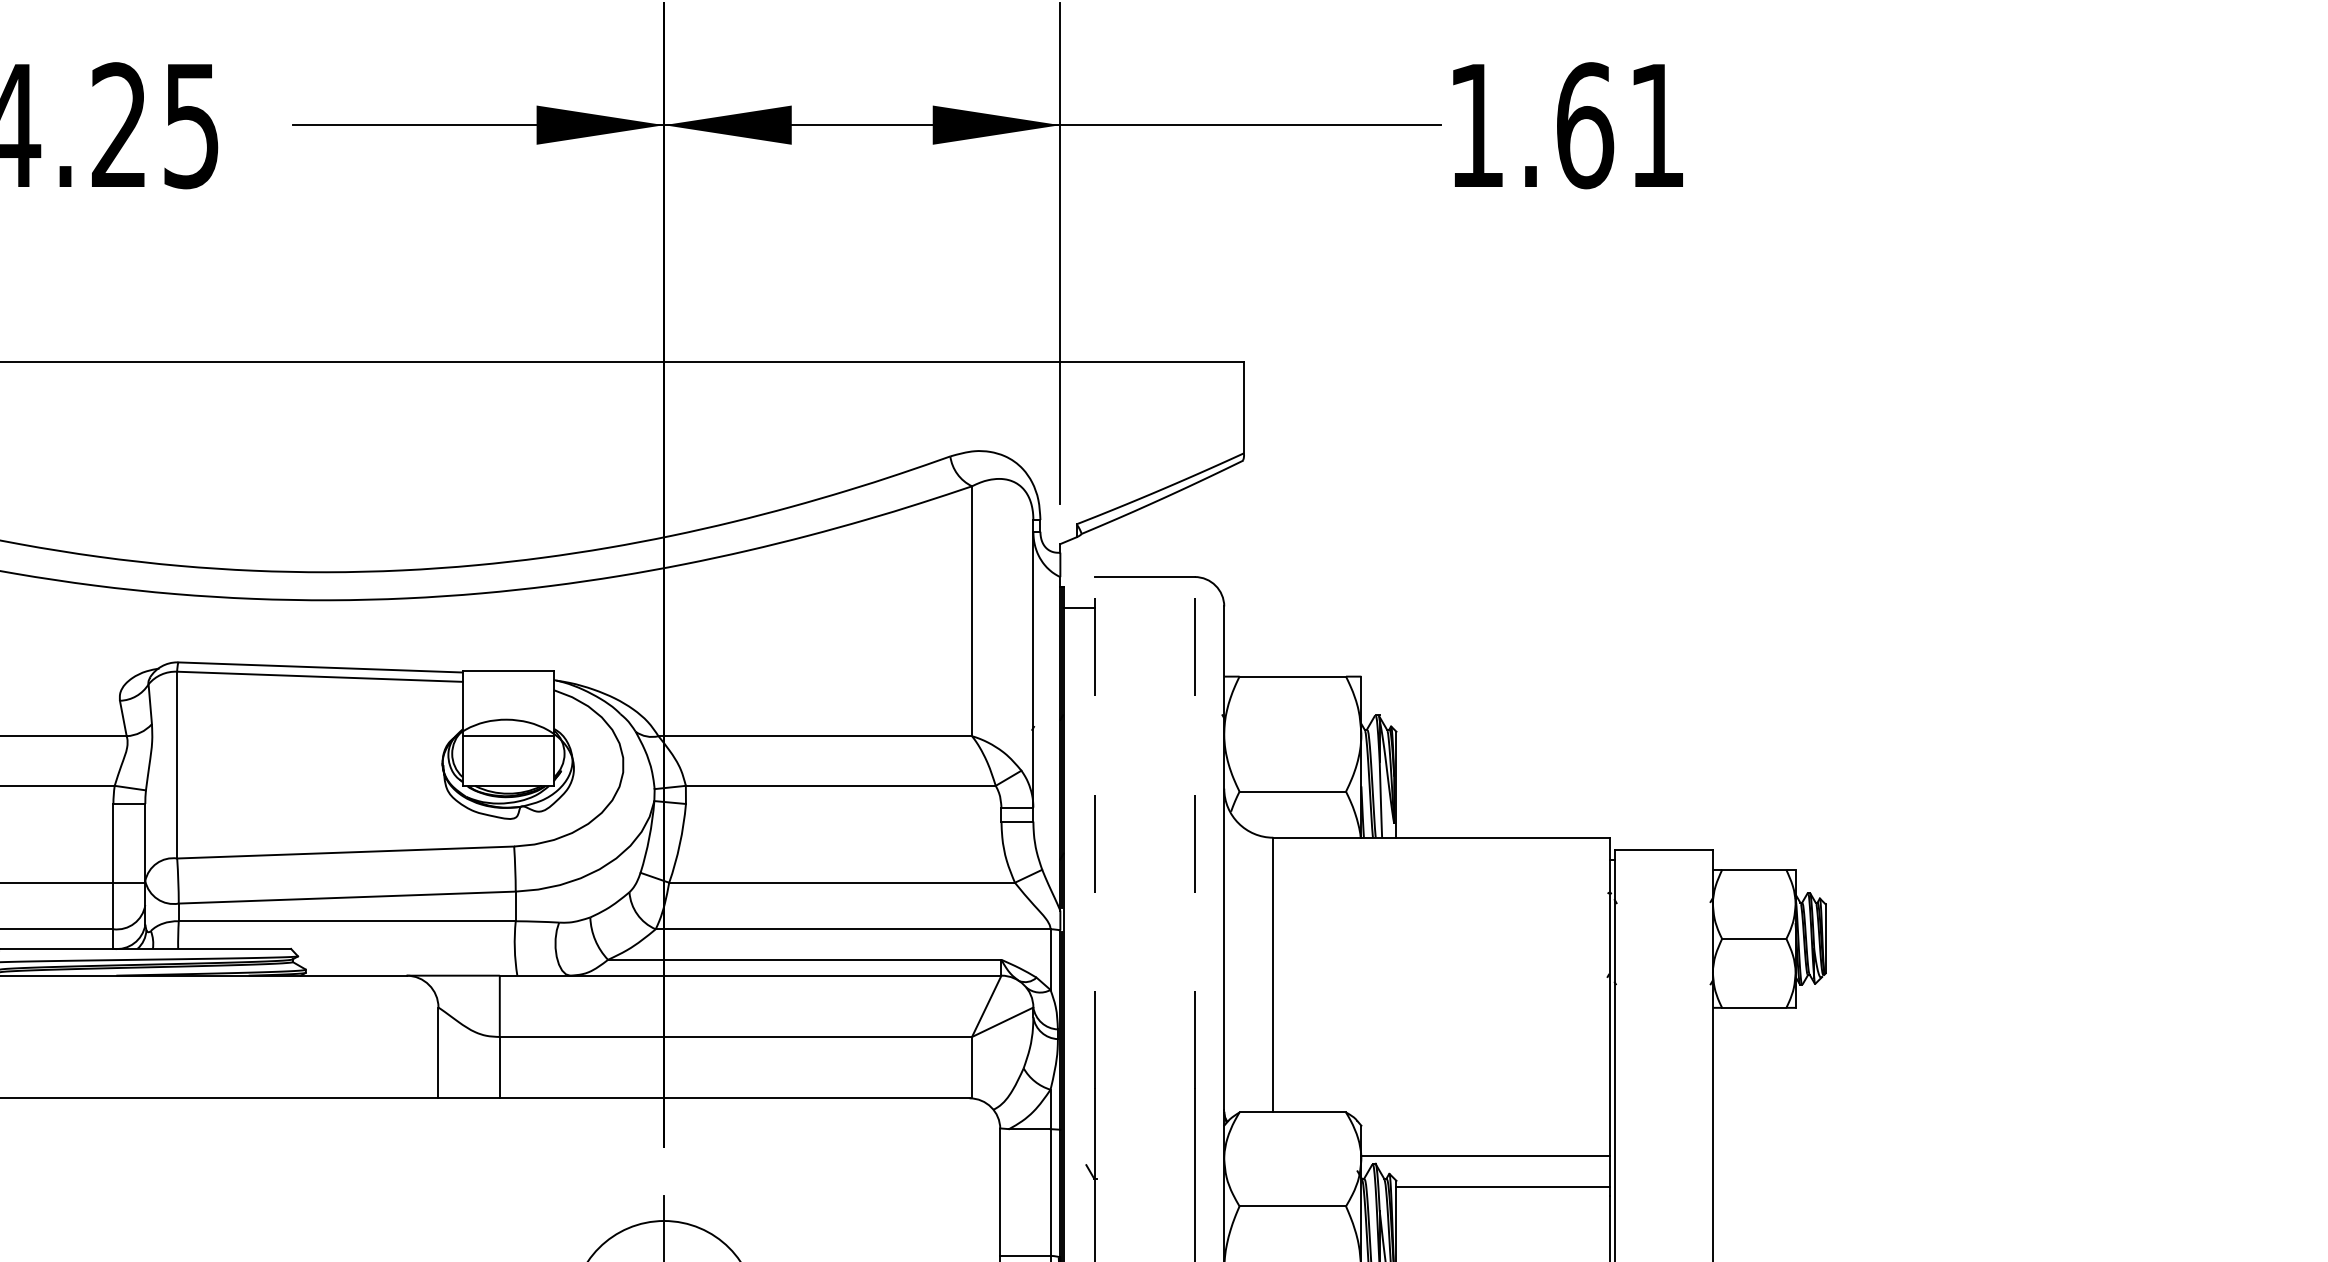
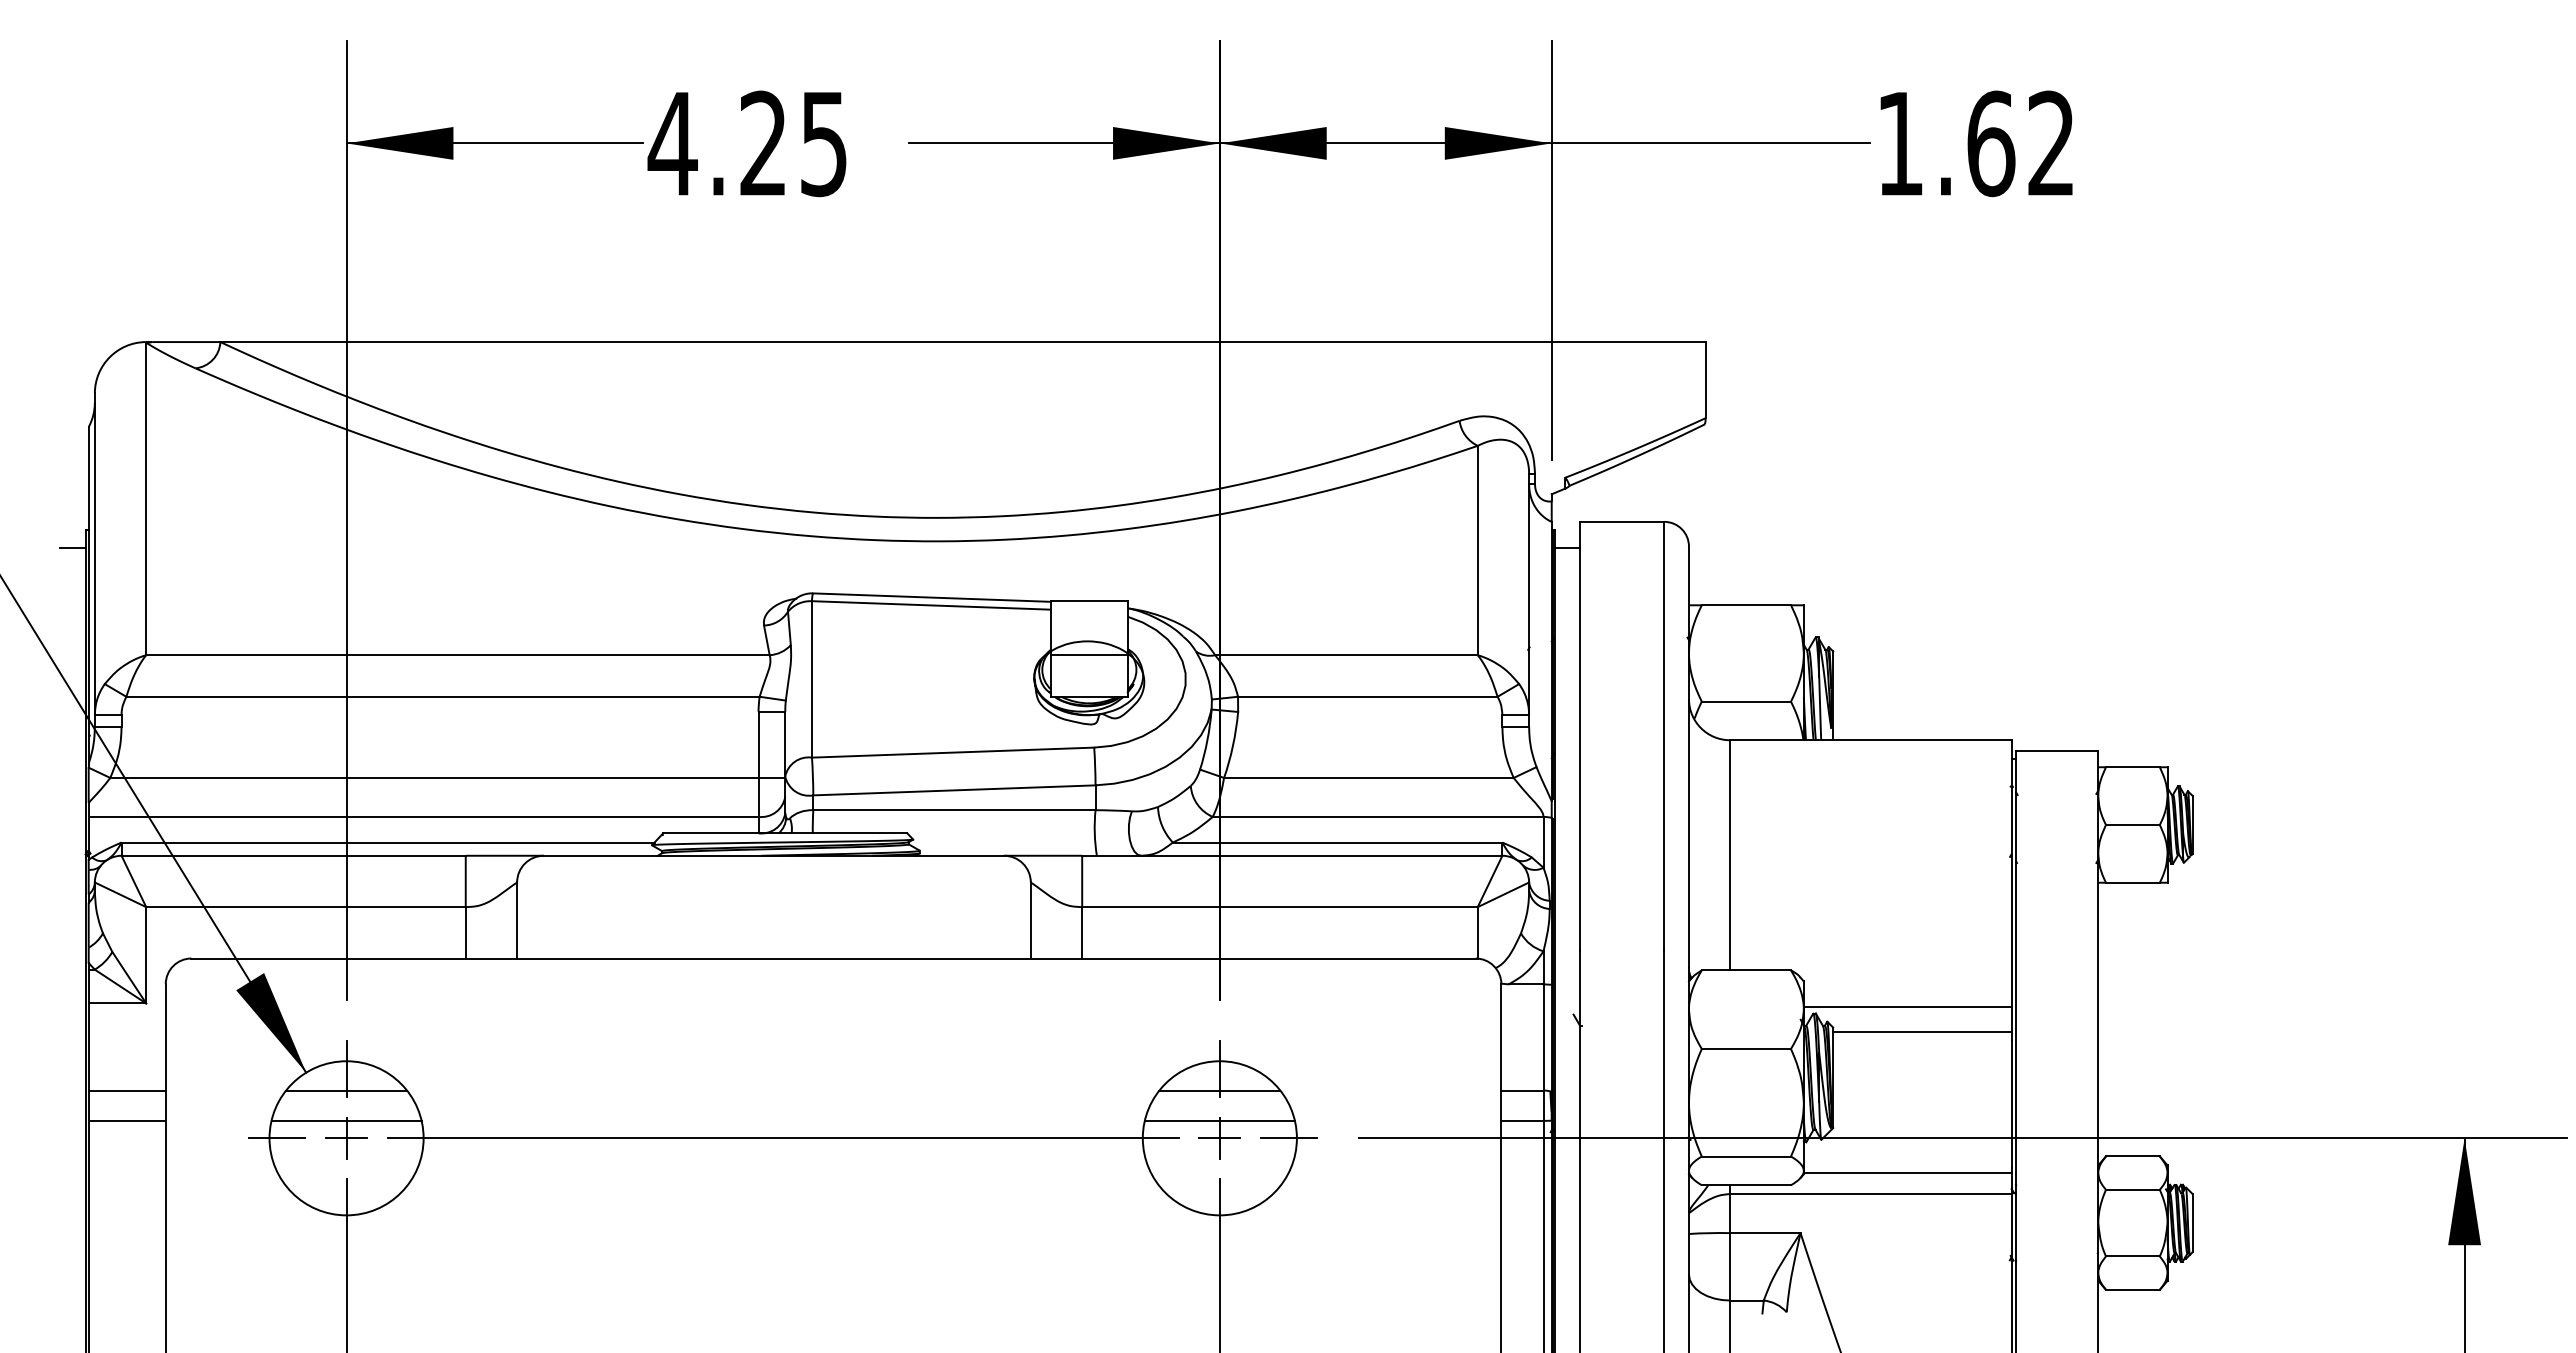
text: (1655, 124) -> (2050, 142), 1.61 -> 1.62
line: (1094, 832) -> (1580, 735), dashed -> solid
line: (1195, 832) -> (1664, 735), dashed -> solid
line: (663, 1255) -> (1219, 1090), added

